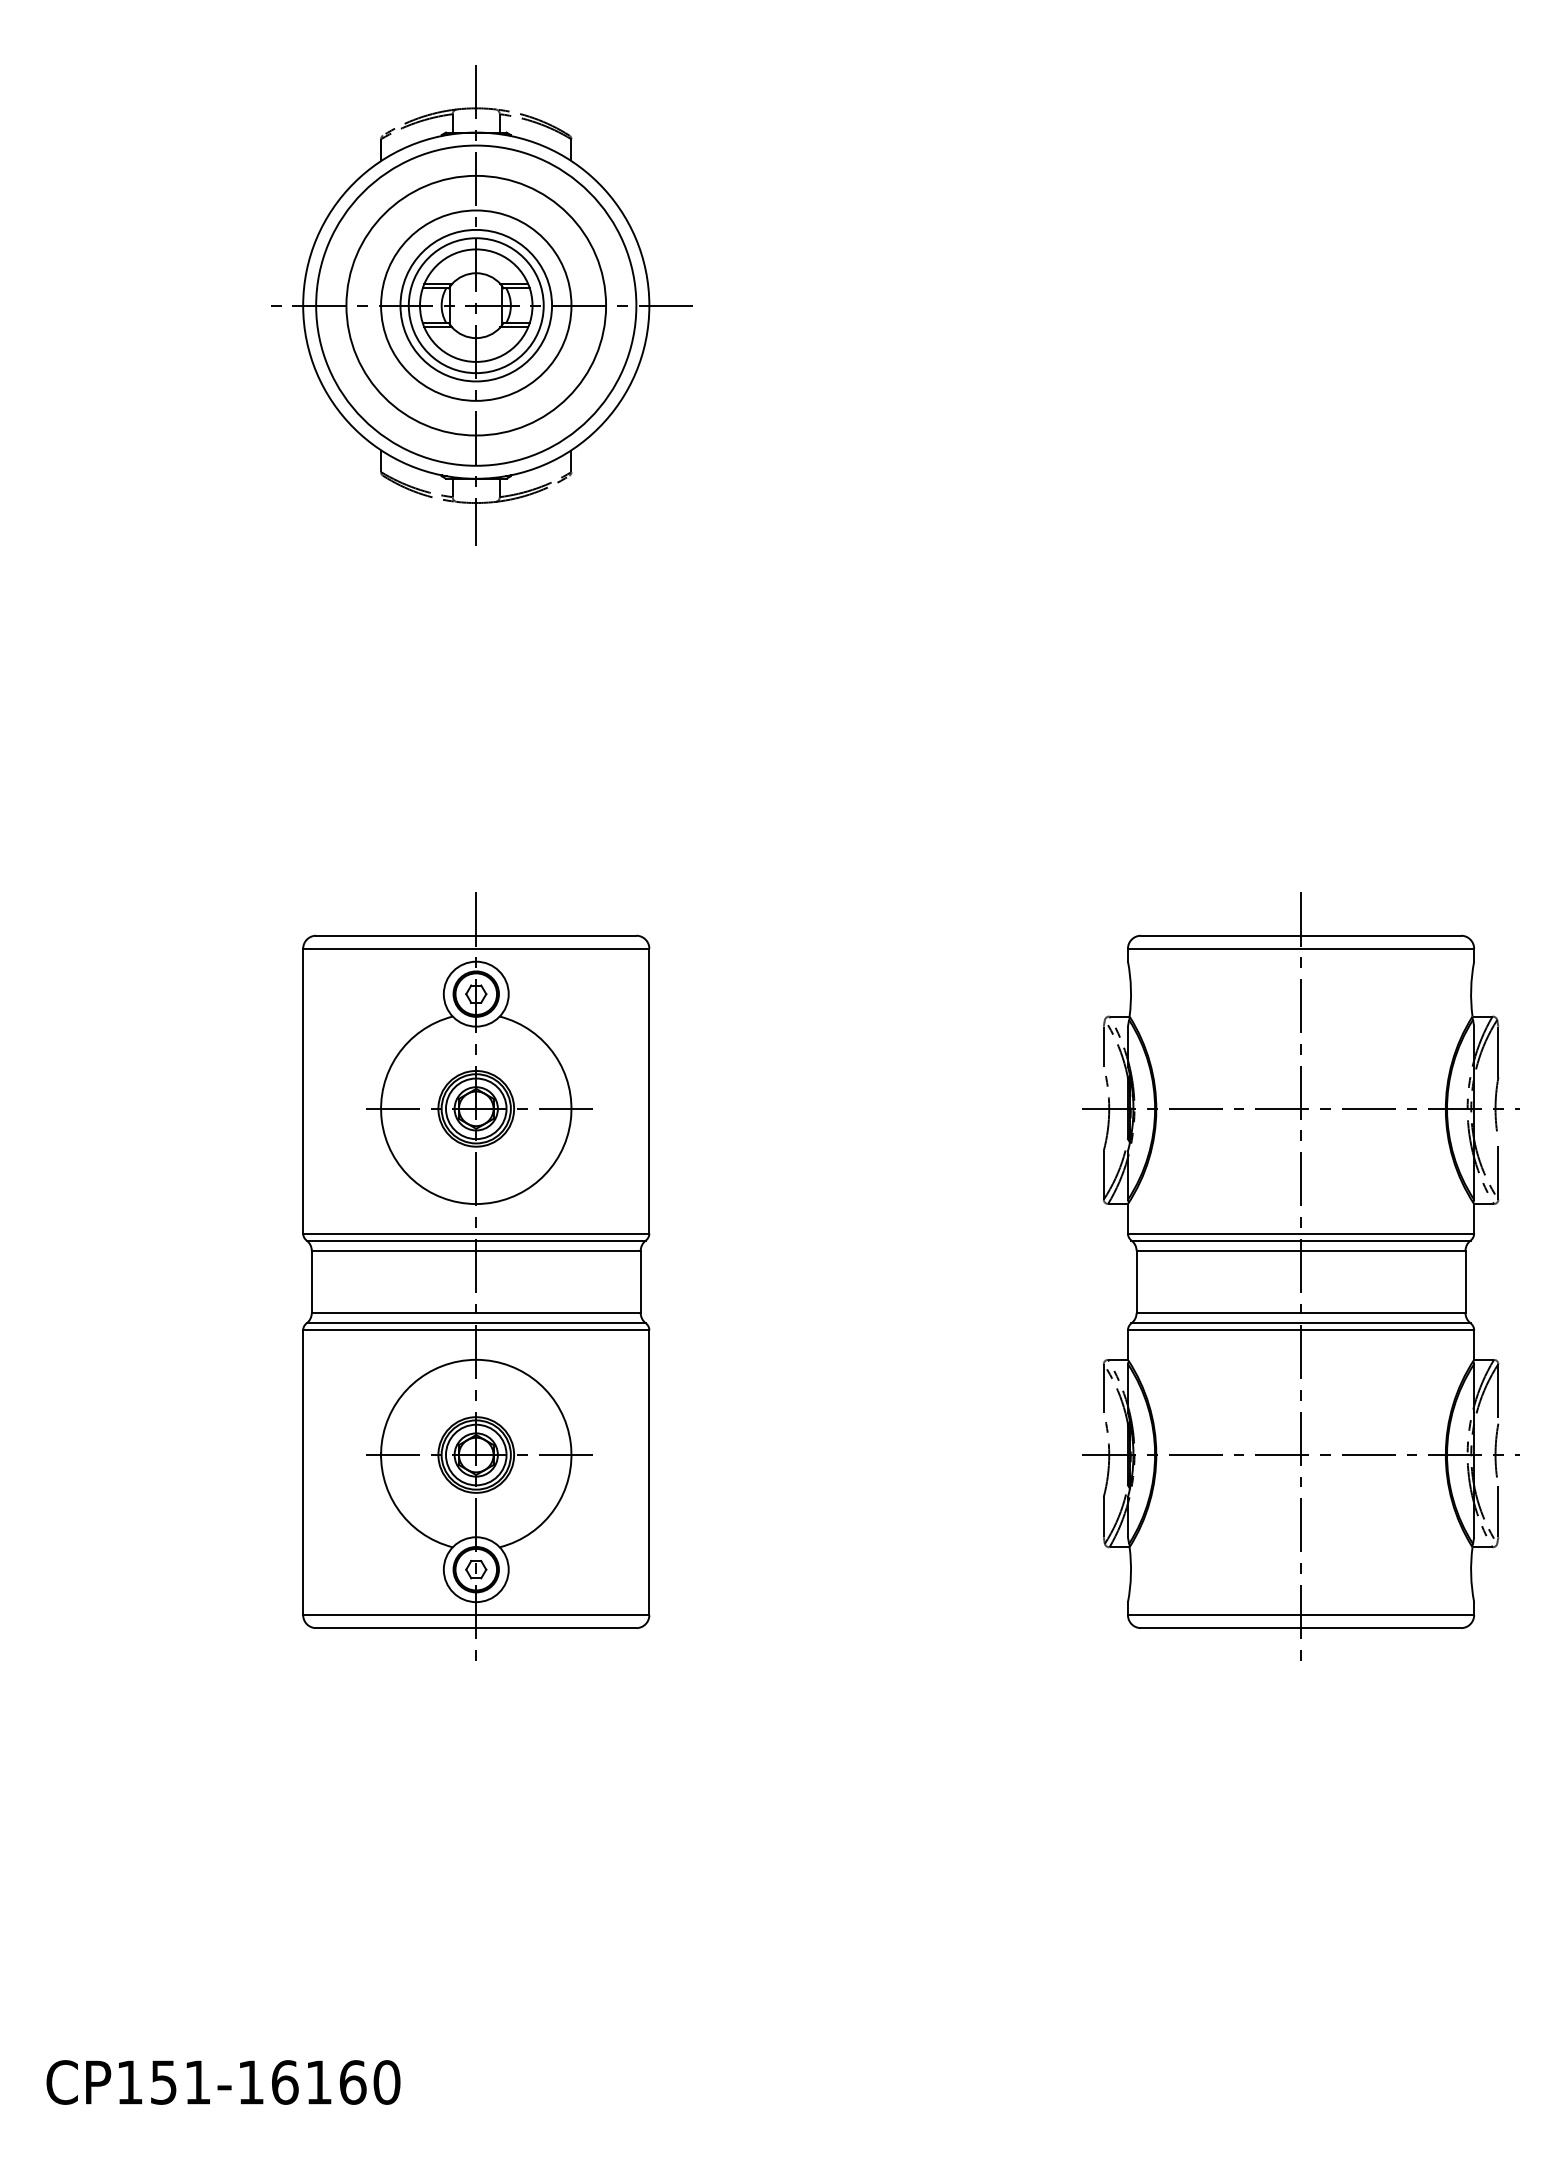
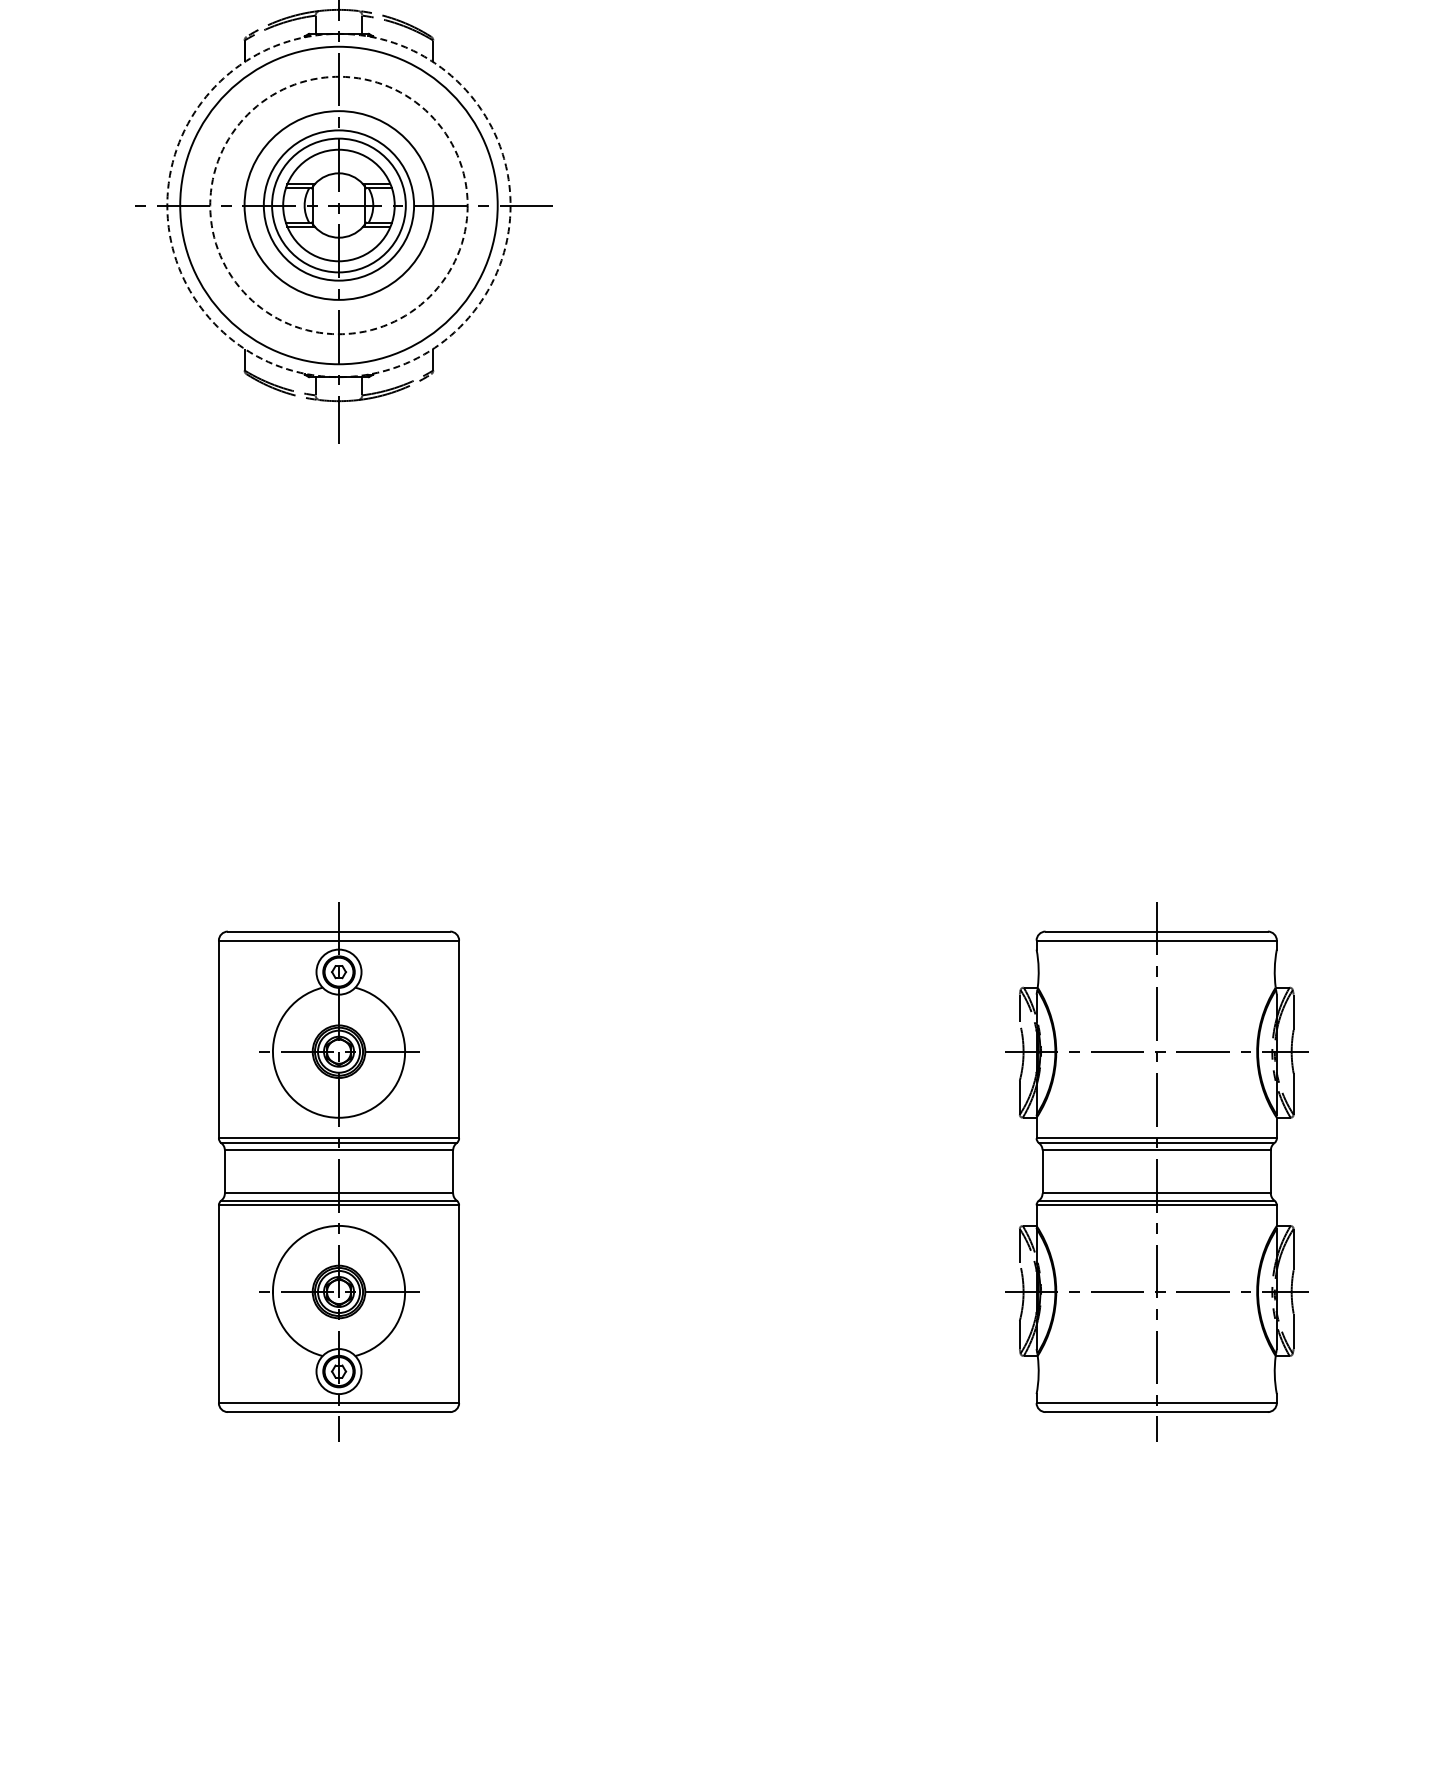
circle: (476, 305) -> (339, 205), solid -> dashed
circle: (476, 305) -> (339, 205), solid -> dashed
part: (476, 1276) -> (339, 1168), size x0.7
part: (1300, 1276) -> (1156, 1168), size x0.7

